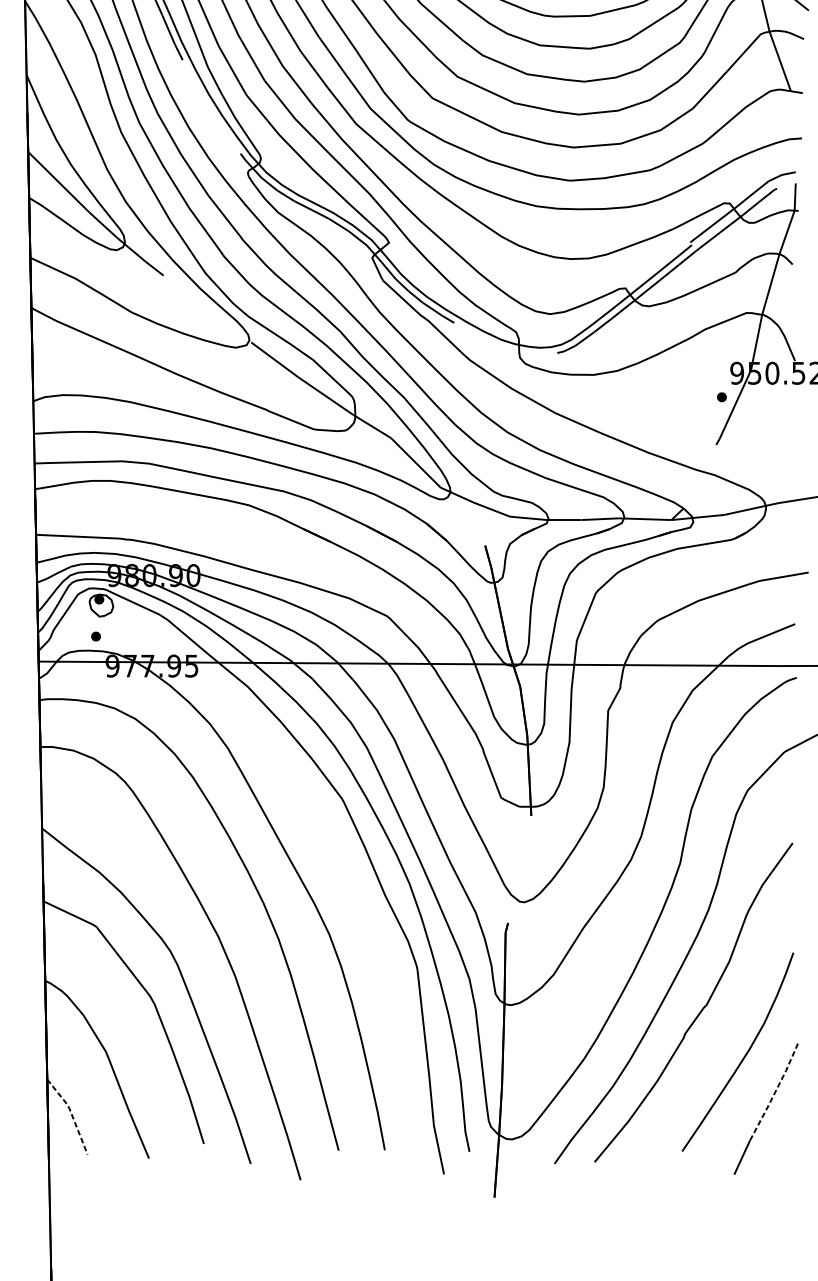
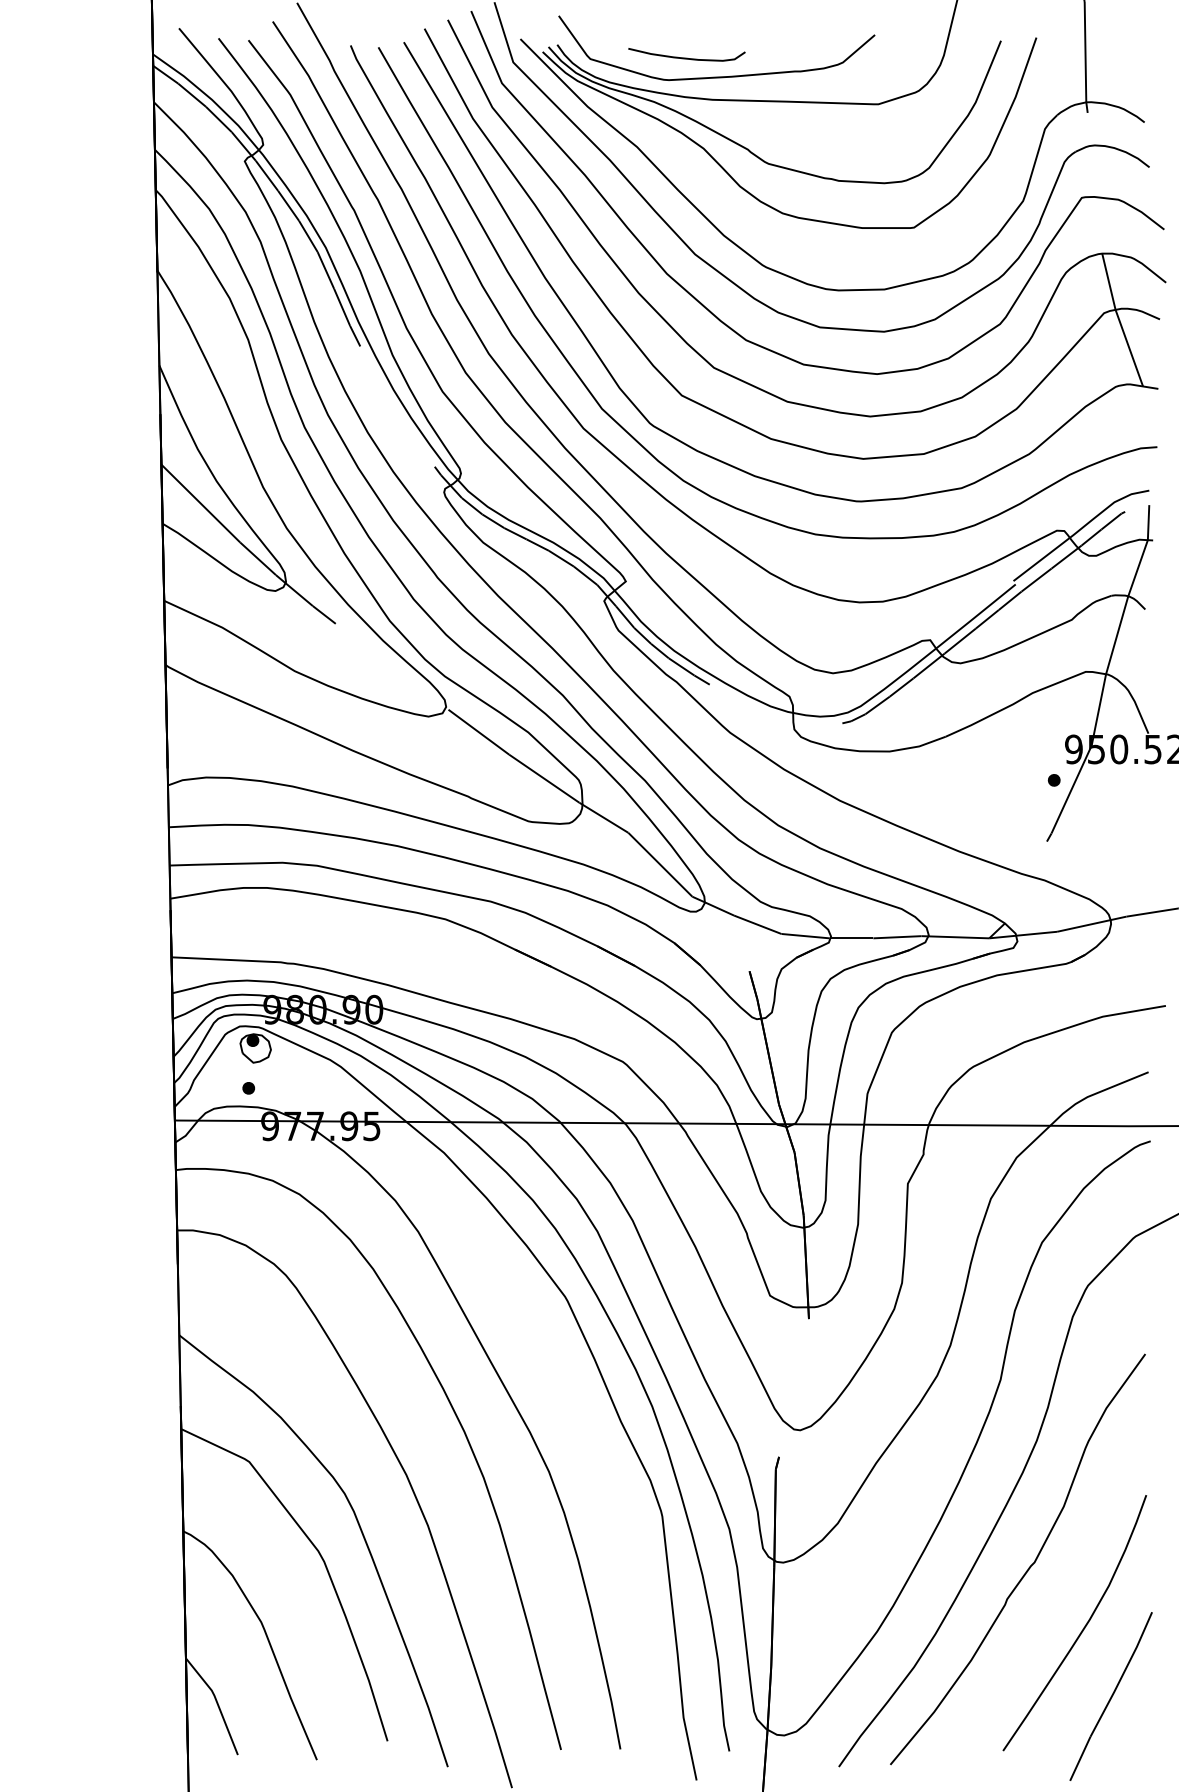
line: (774, 1092) -> (1122, 1675), dashed -> solid
line: (71, 1113) -> (217, 1702), dashed -> solid

